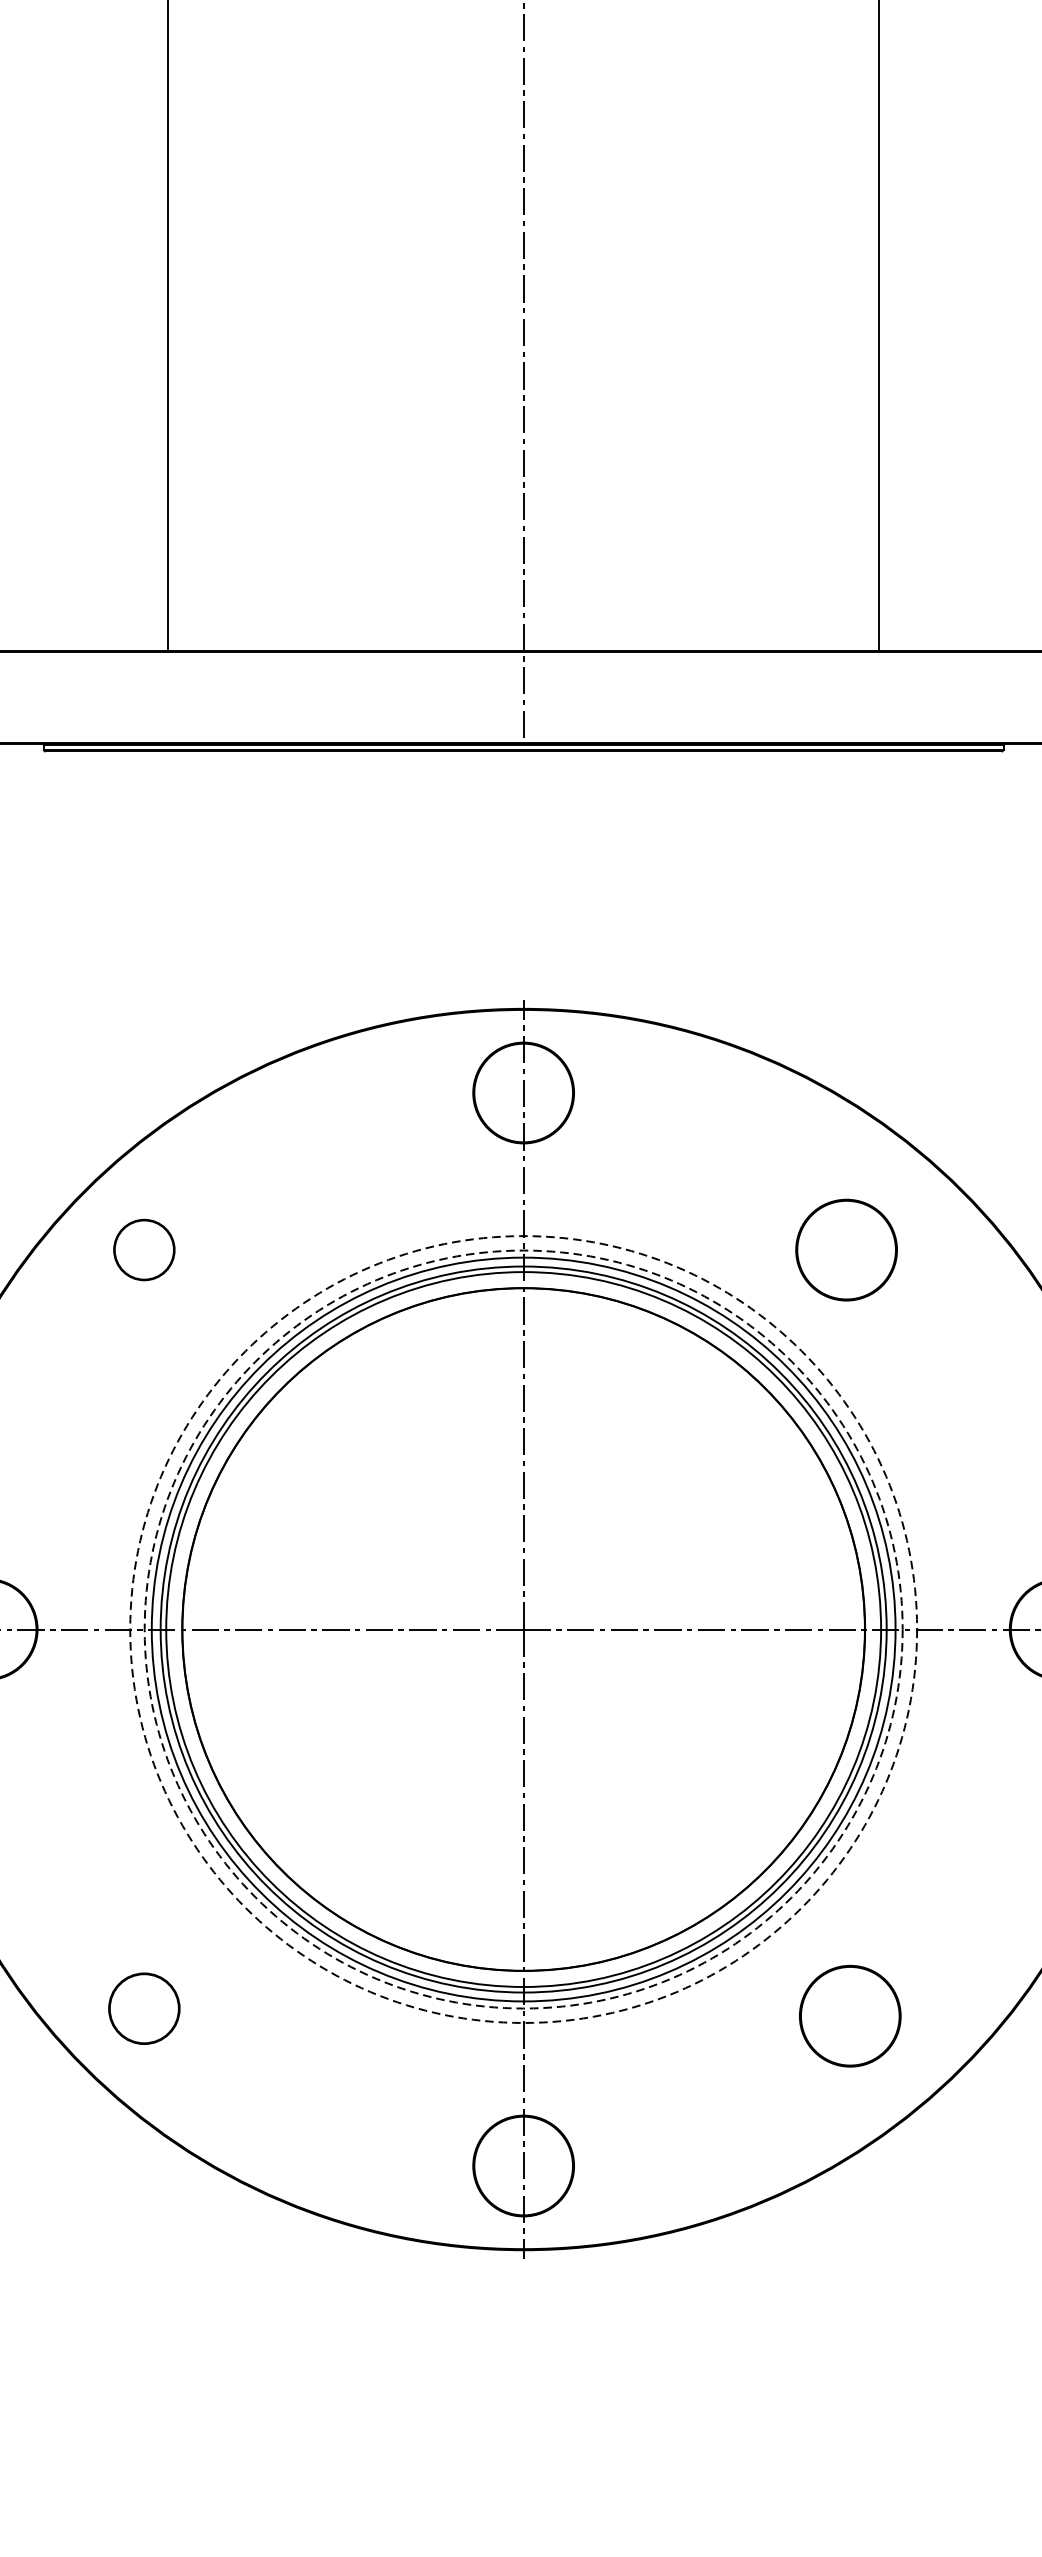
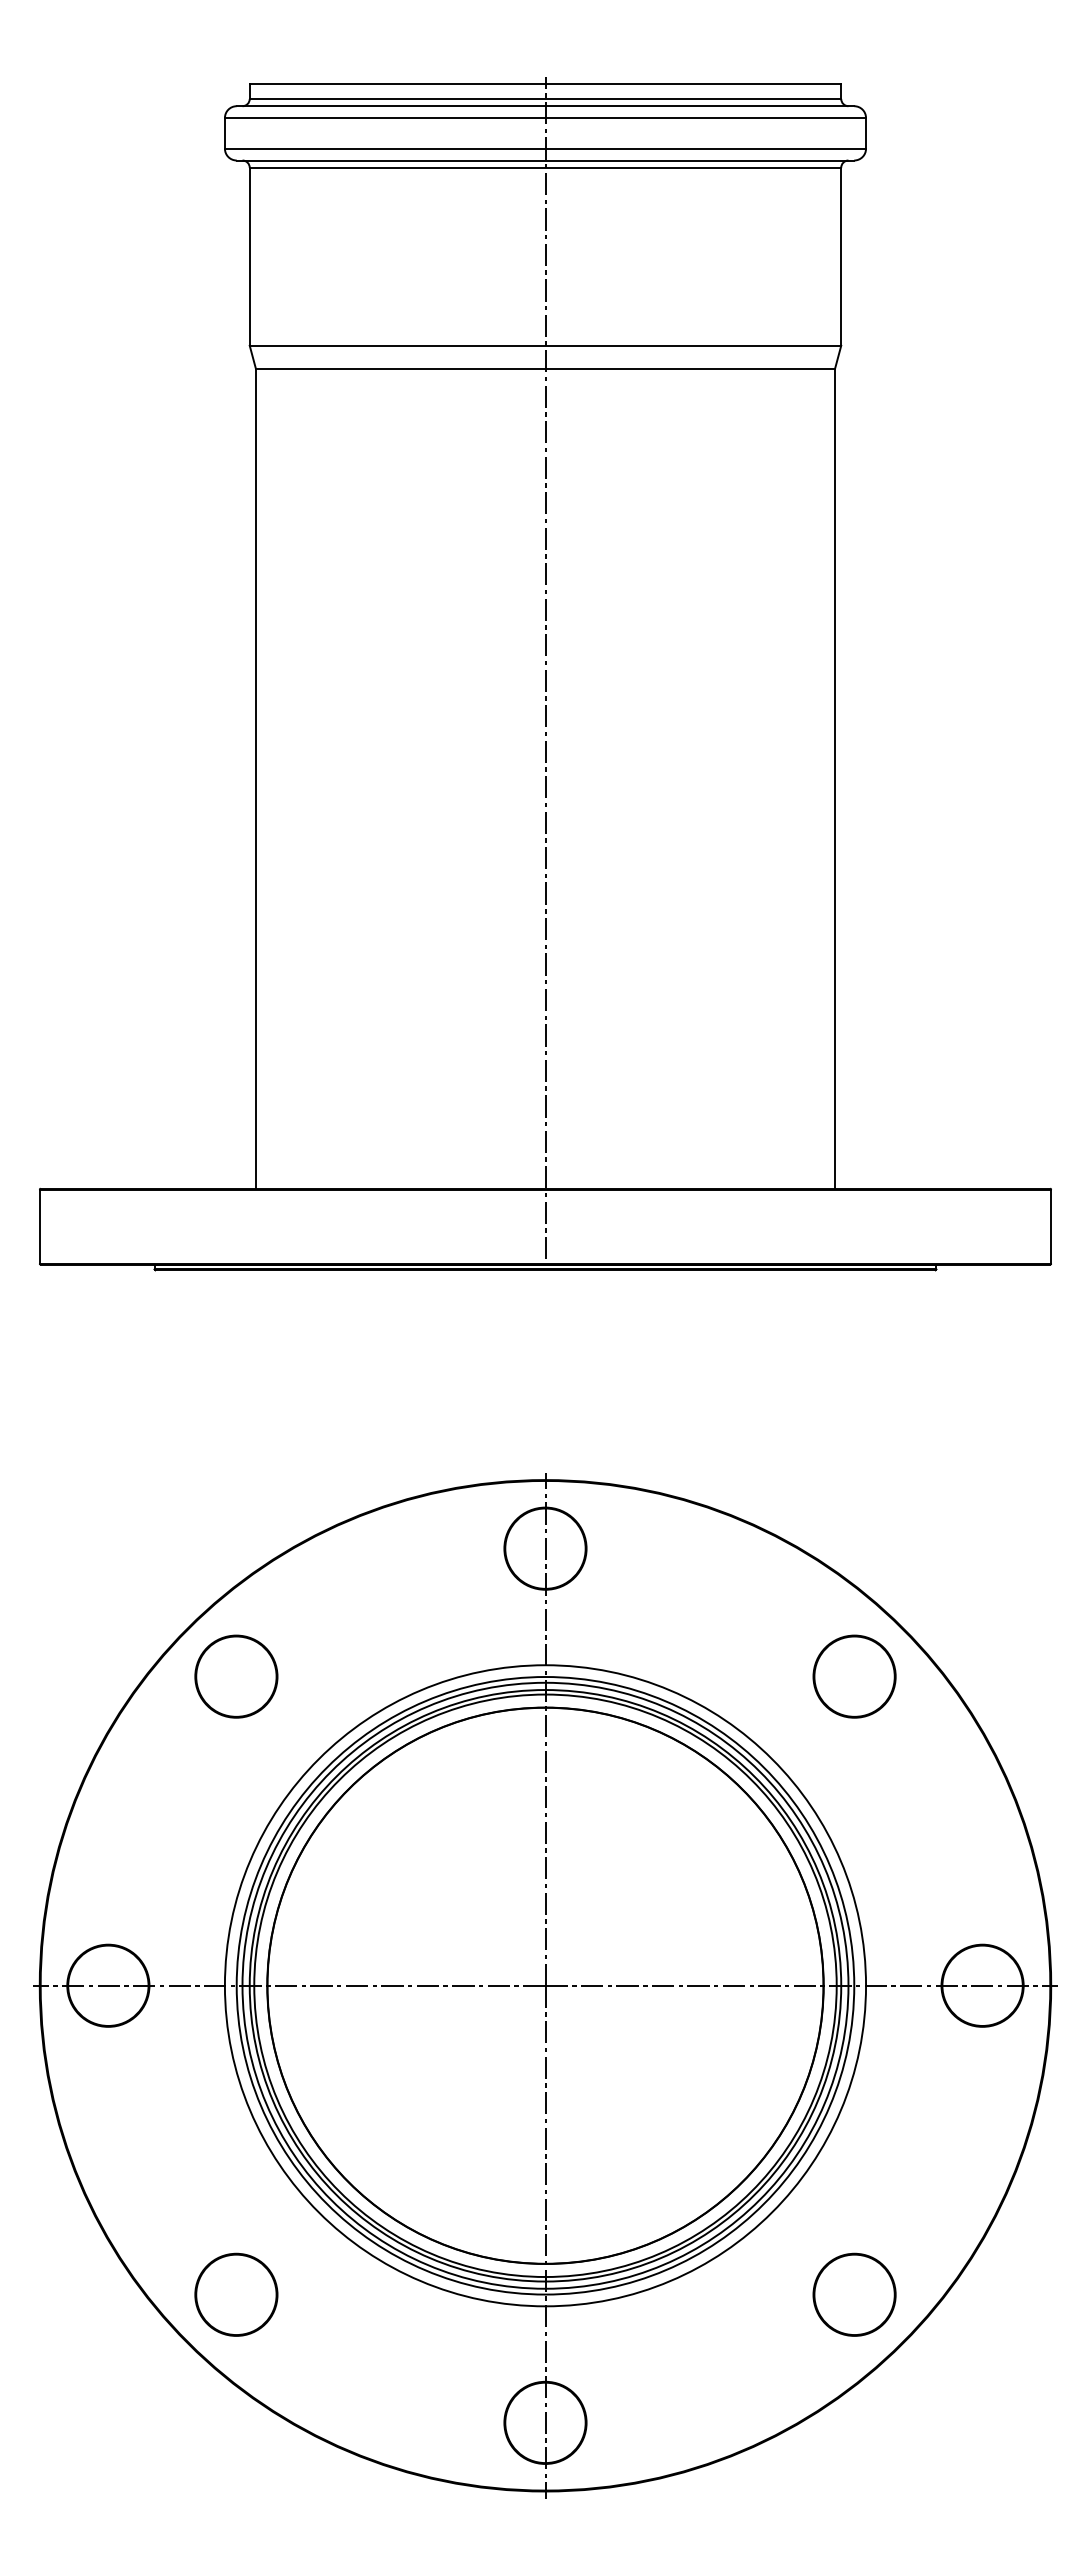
circle: (144, 1249) -> (236, 1676), size x1.67
circle: (846, 1249) -> (854, 1676), moved
circle: (523, 1629) -> (545, 1985), dashed -> solid
circle: (523, 1629) -> (545, 1985), dashed -> solid
circle: (144, 2008) -> (236, 2294), size x1.43
circle: (850, 2015) -> (854, 2294), moved

